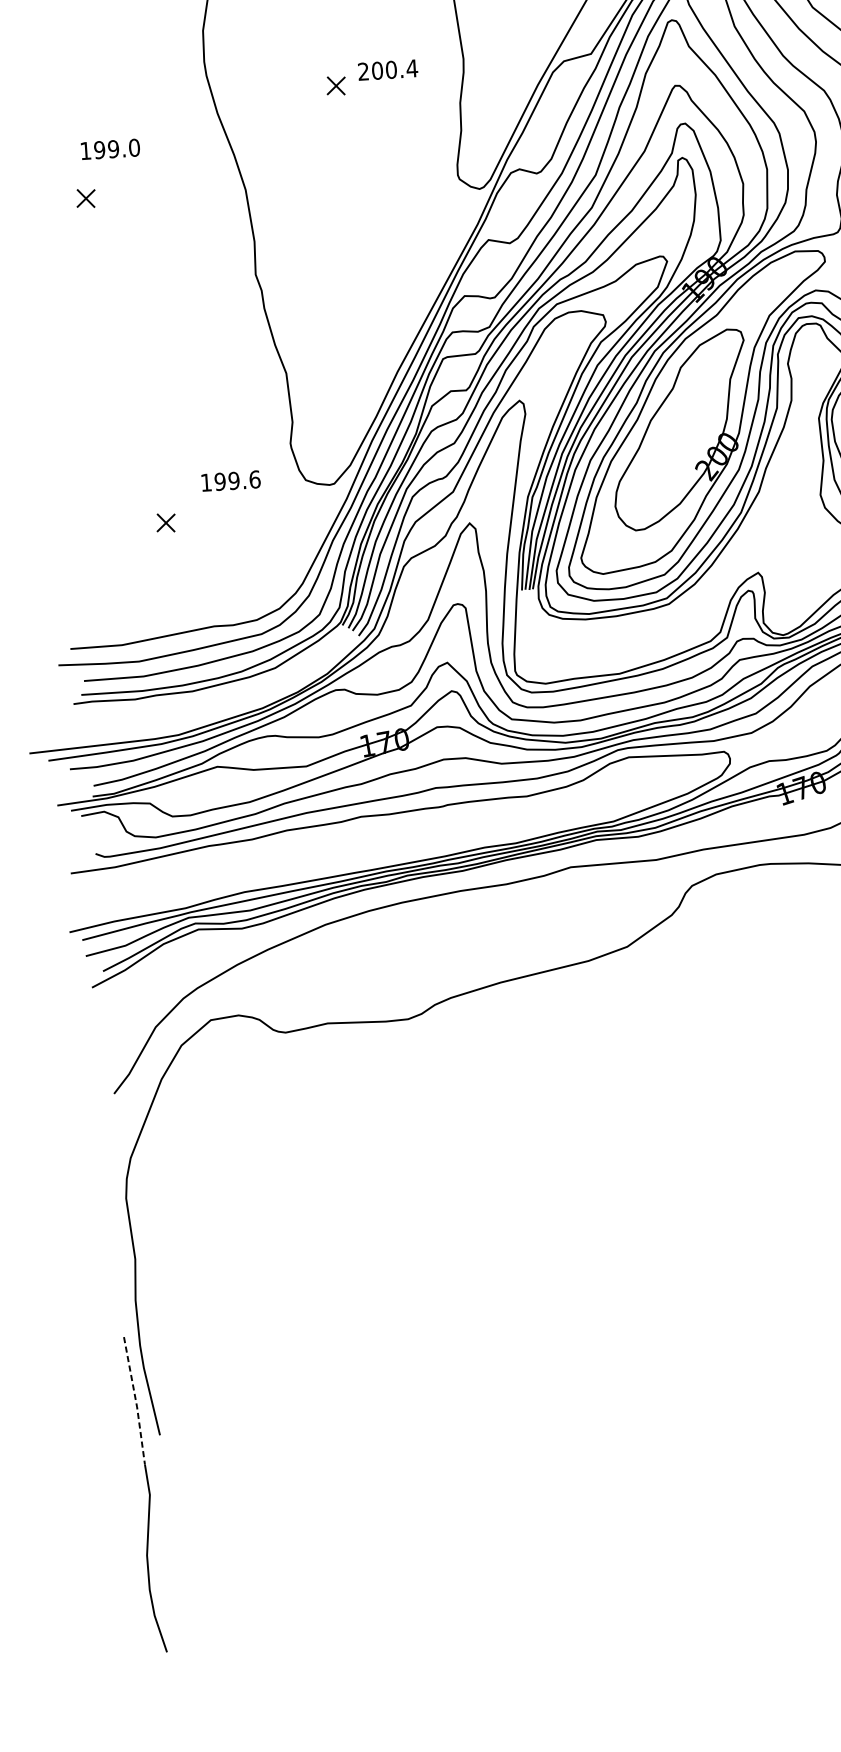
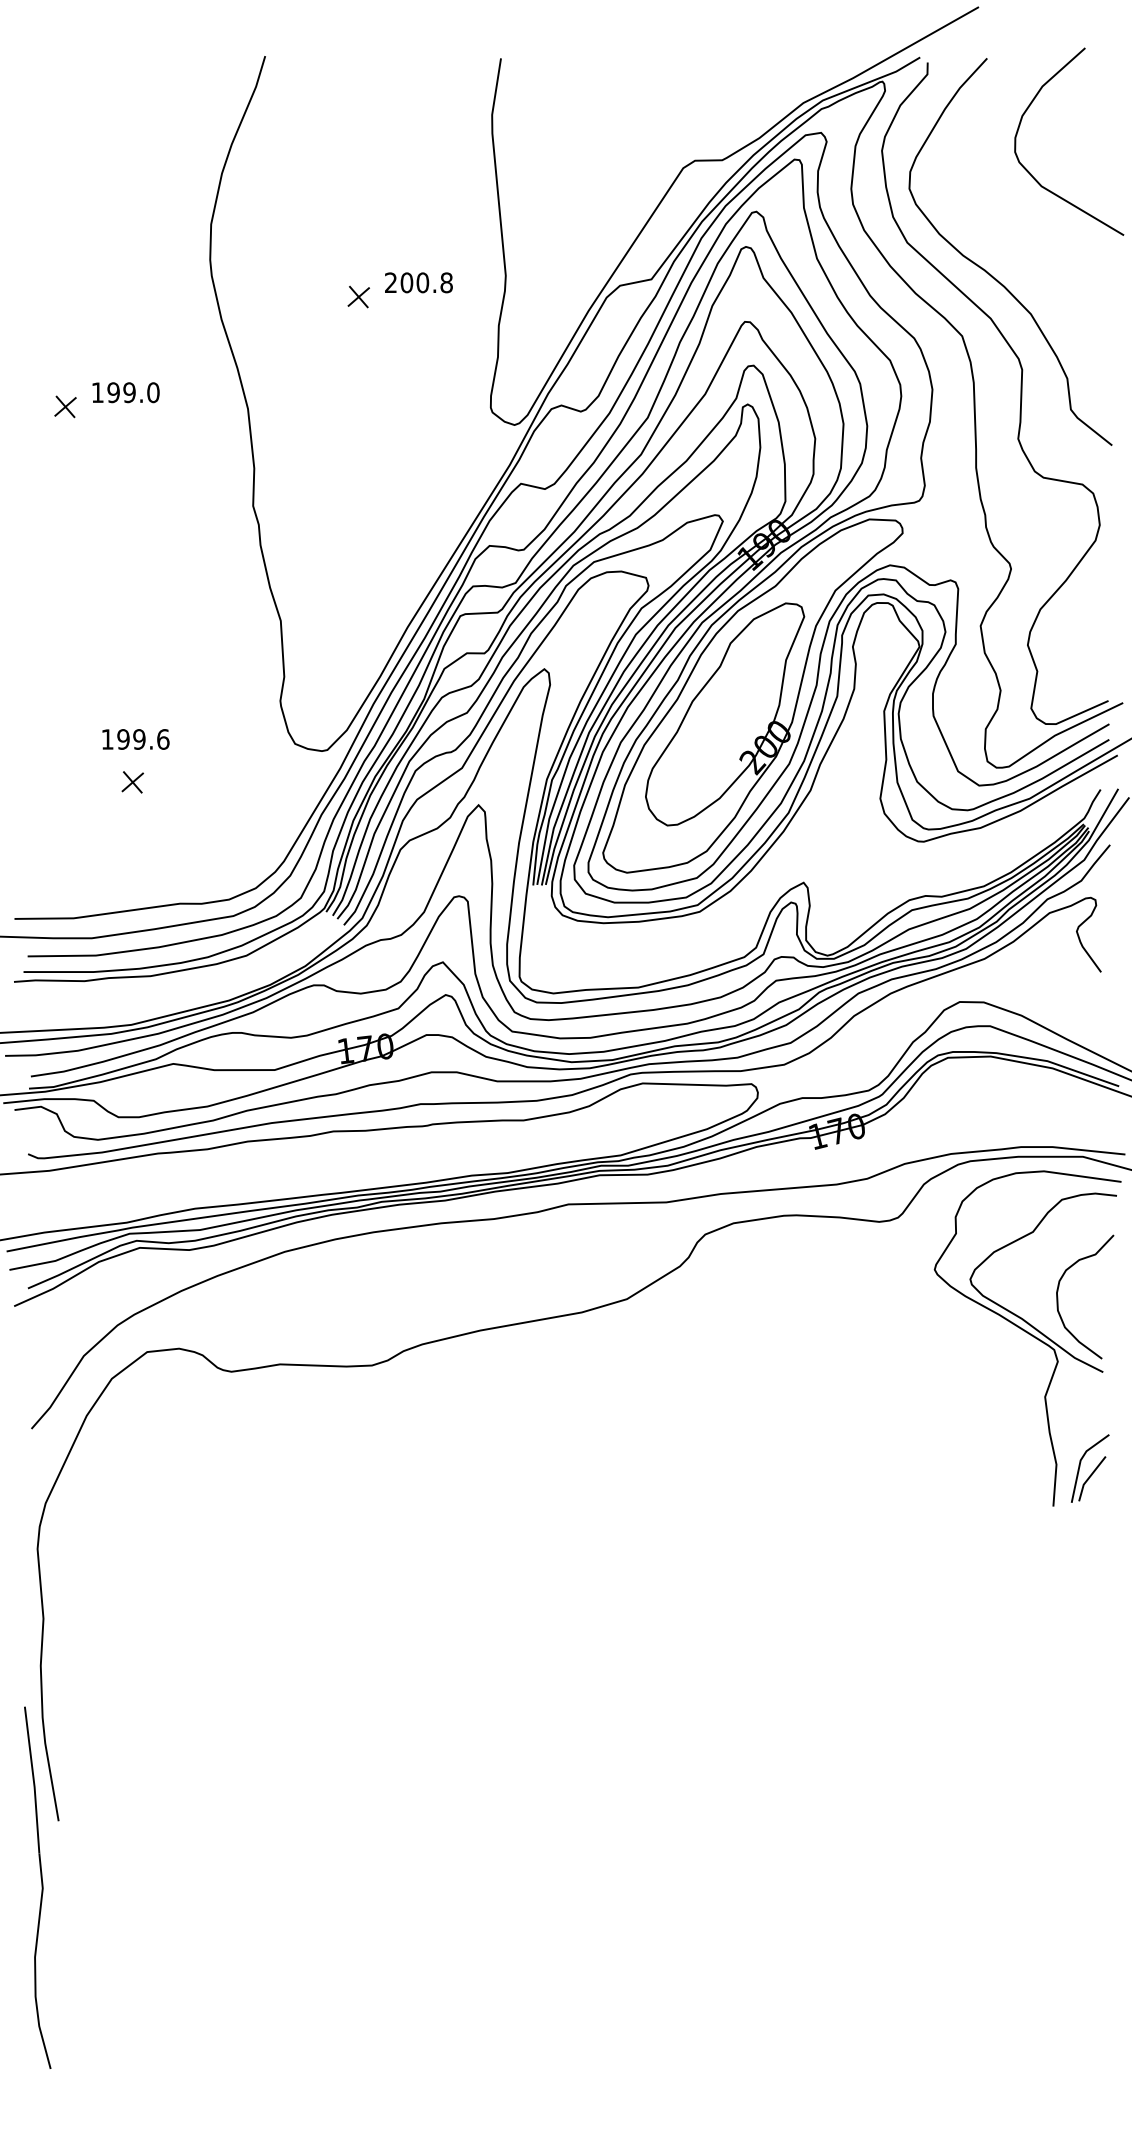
text: (412, 68) -> (446, 282), 200.4 -> 200.8
text: (110, 149) -> (125, 392), moved
text: (230, 481) -> (135, 739), moved
line: (135, 1401) -> (33, 1780), dashed -> solid

